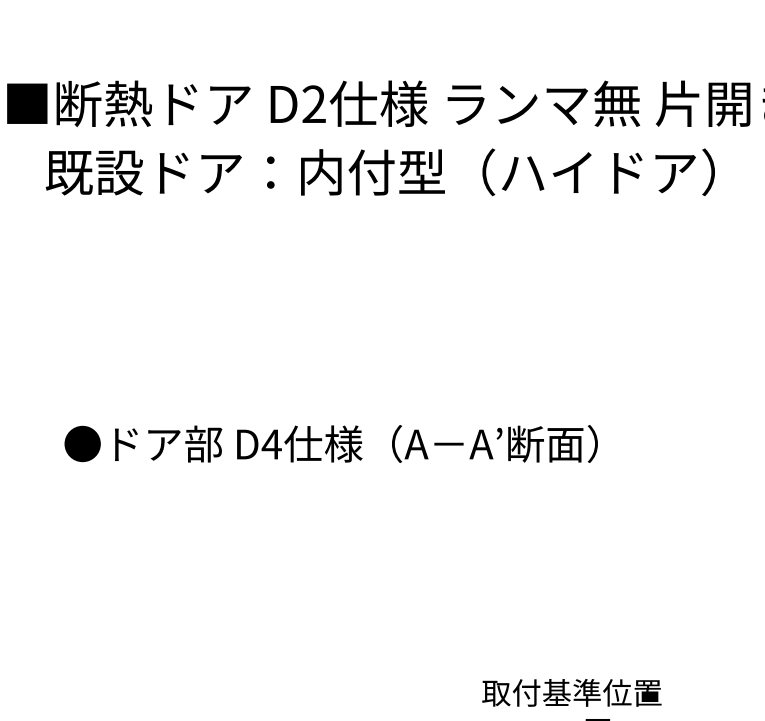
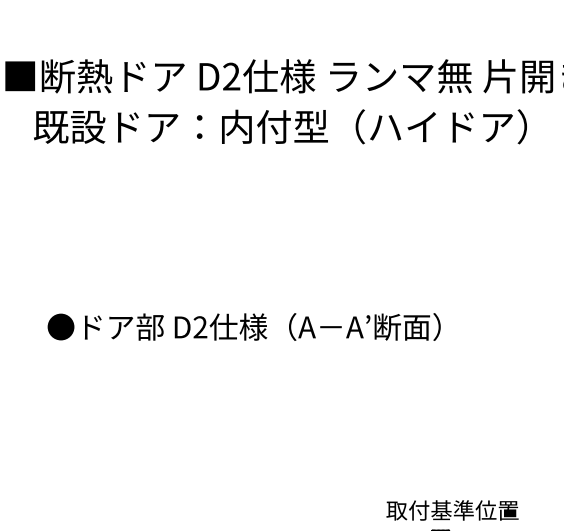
text: (271, 444) -> (200, 327), D4 -> D2
text: (571, 692) -> (452, 510), moved

